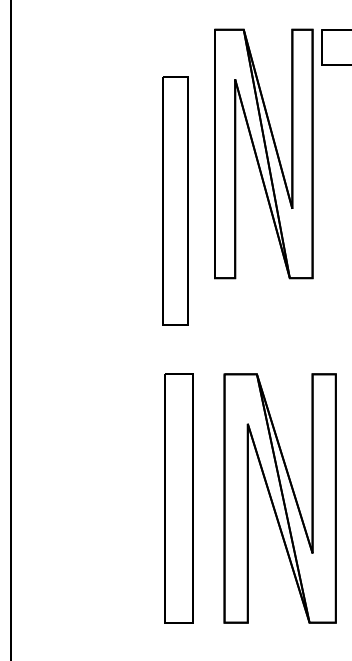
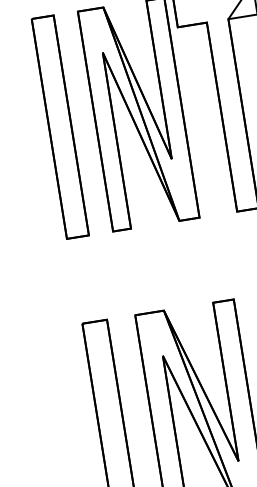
part: (175, 200) -> (60, 126), moved

